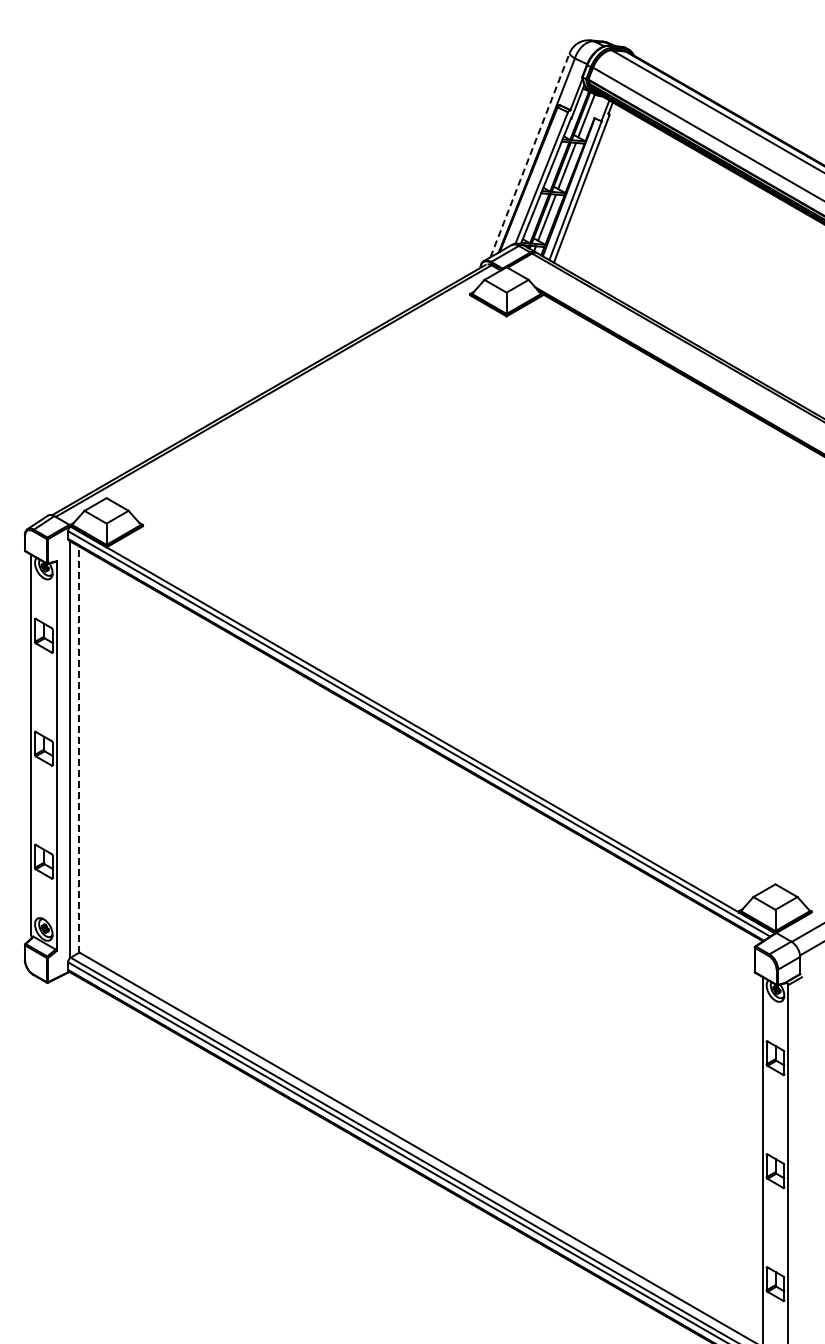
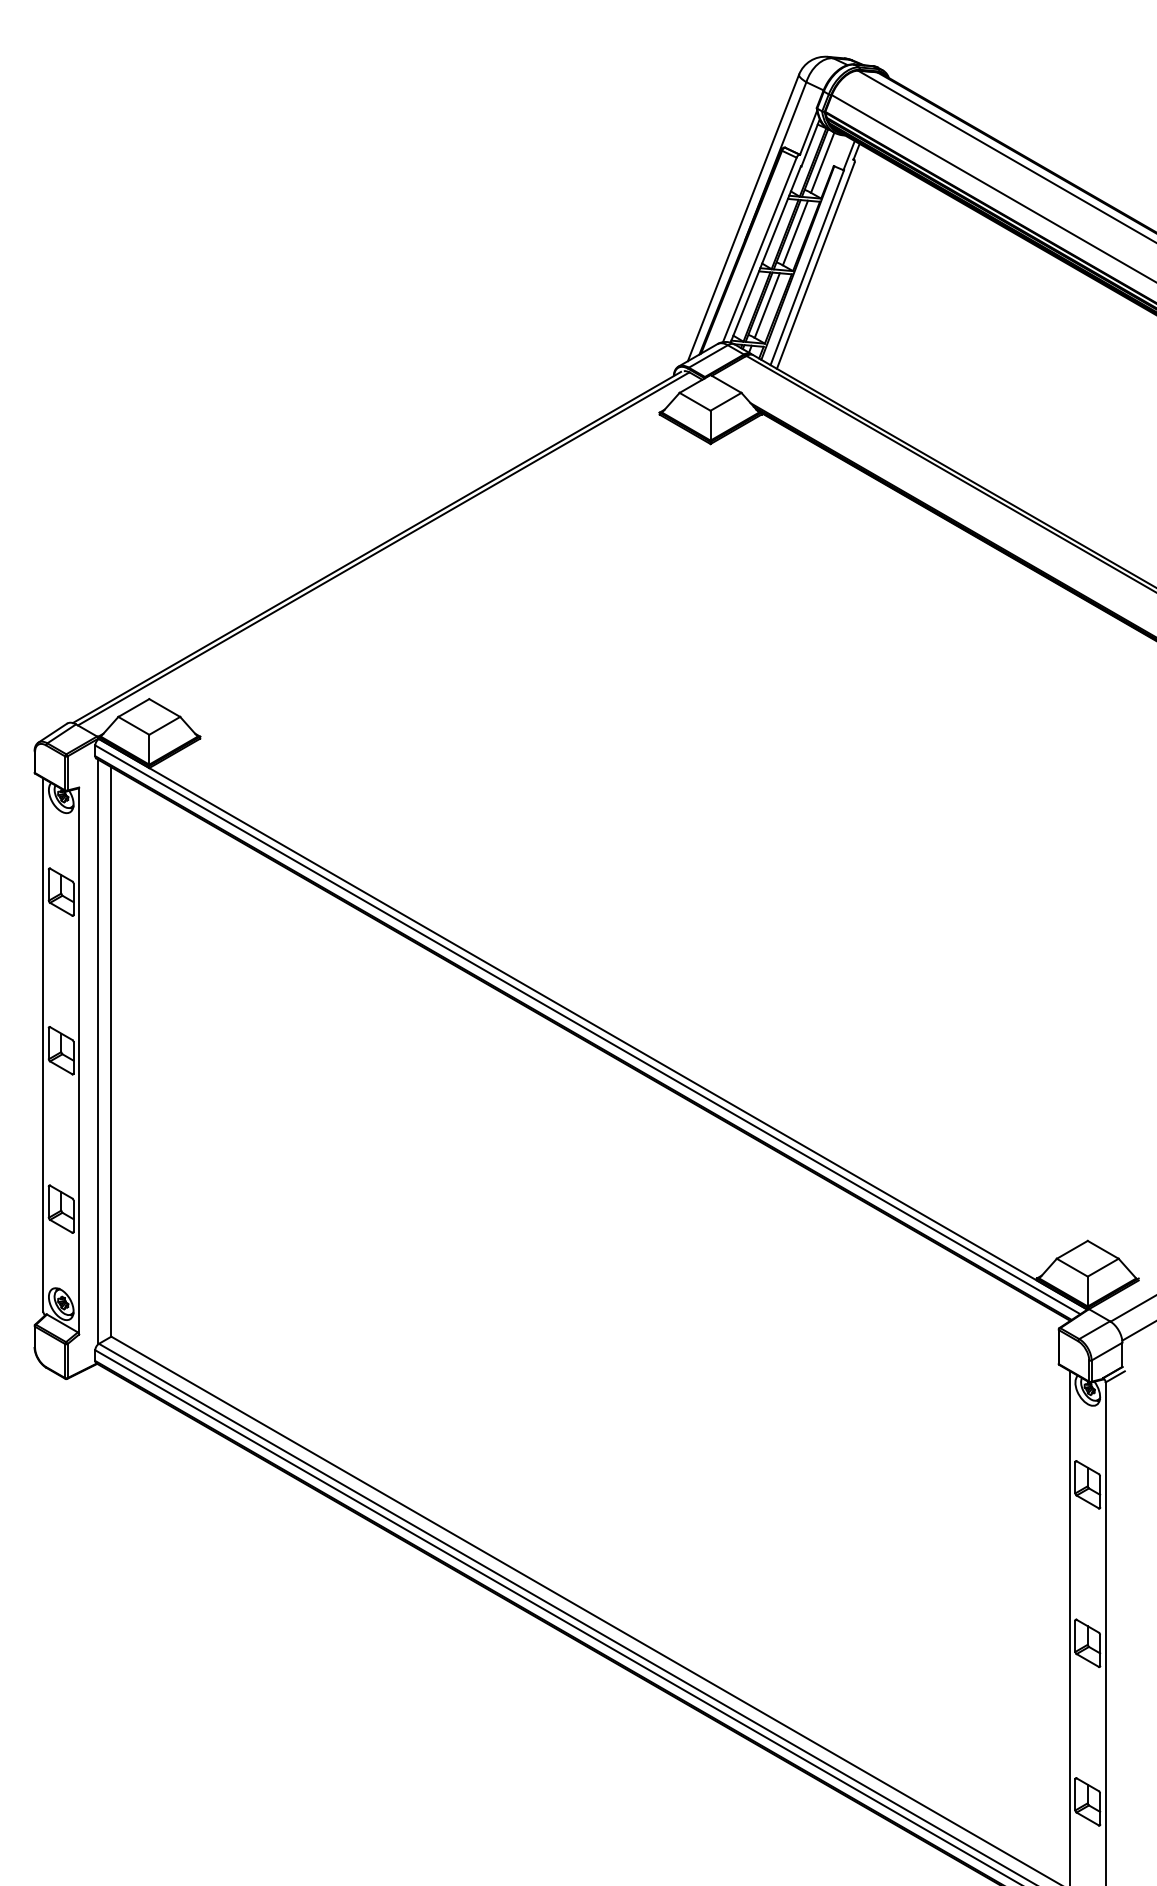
line: (530, 155) -> (744, 218), dashed -> solid
line: (79, 749) -> (111, 1051), dashed -> solid

